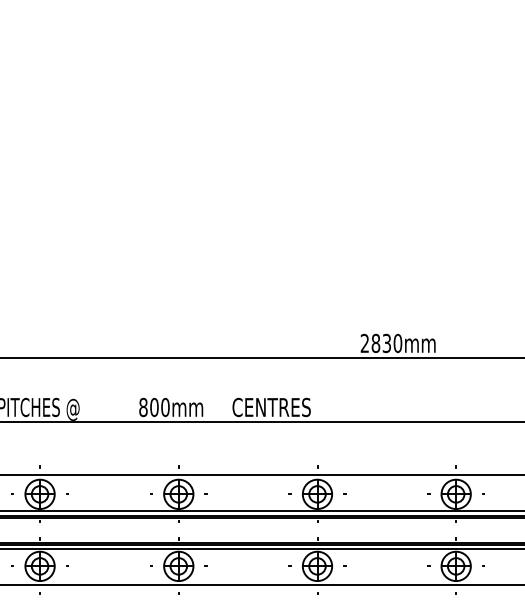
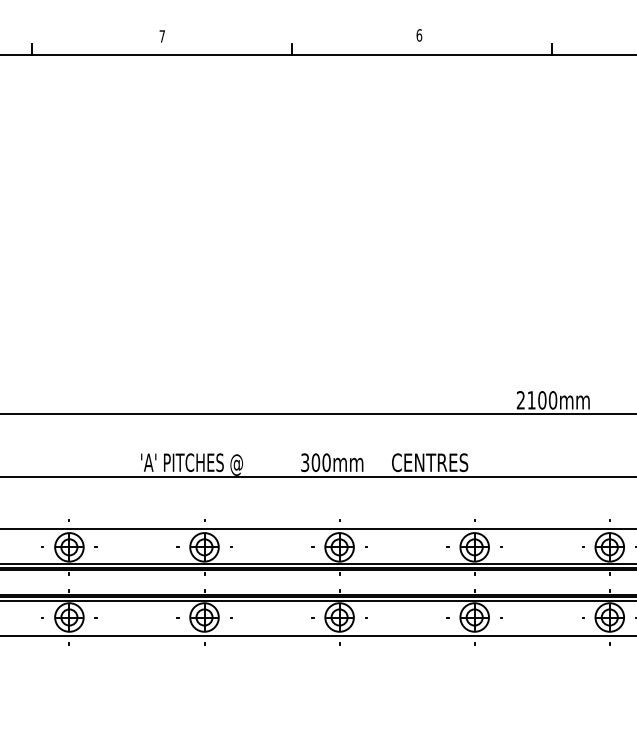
text: (380, 343) -> (536, 400), 2830mm -> 2100mm
text: (143, 407) -> (305, 462), 800mm -> 300mm

